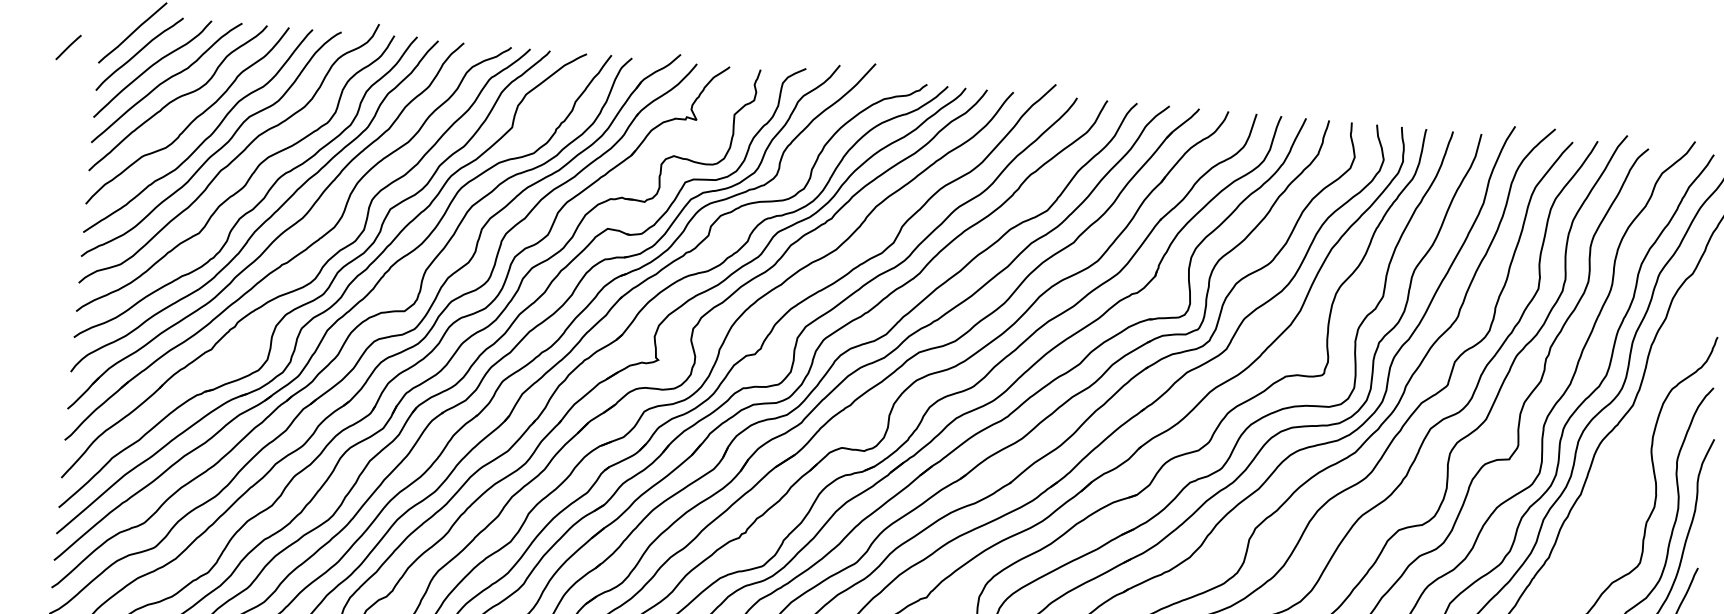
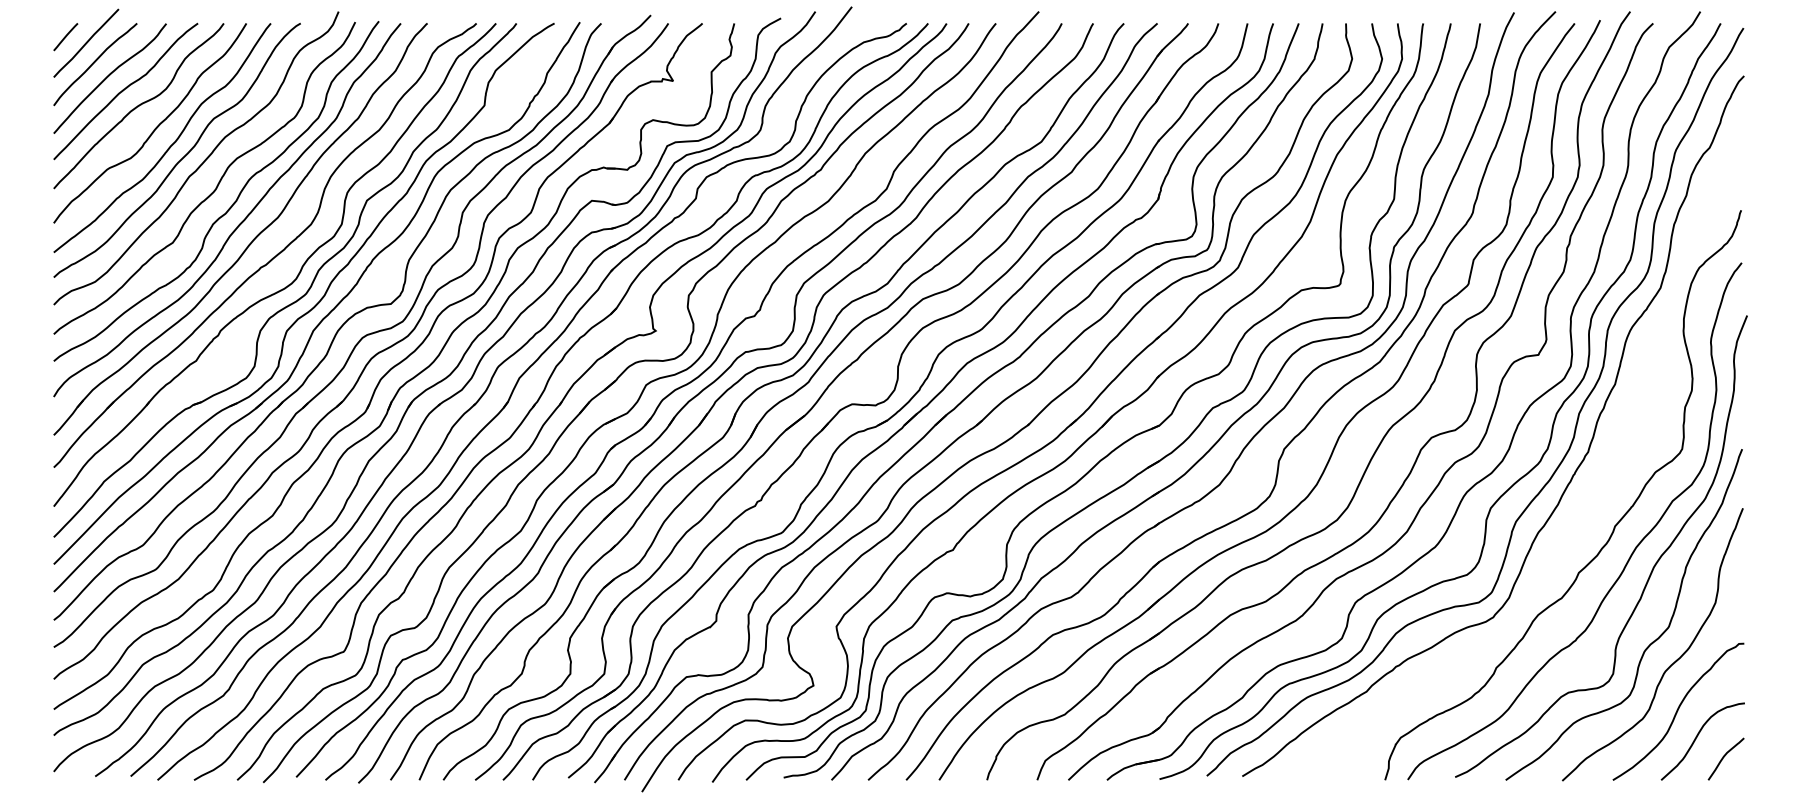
line: (68, 47) -> (65, 37), moved

